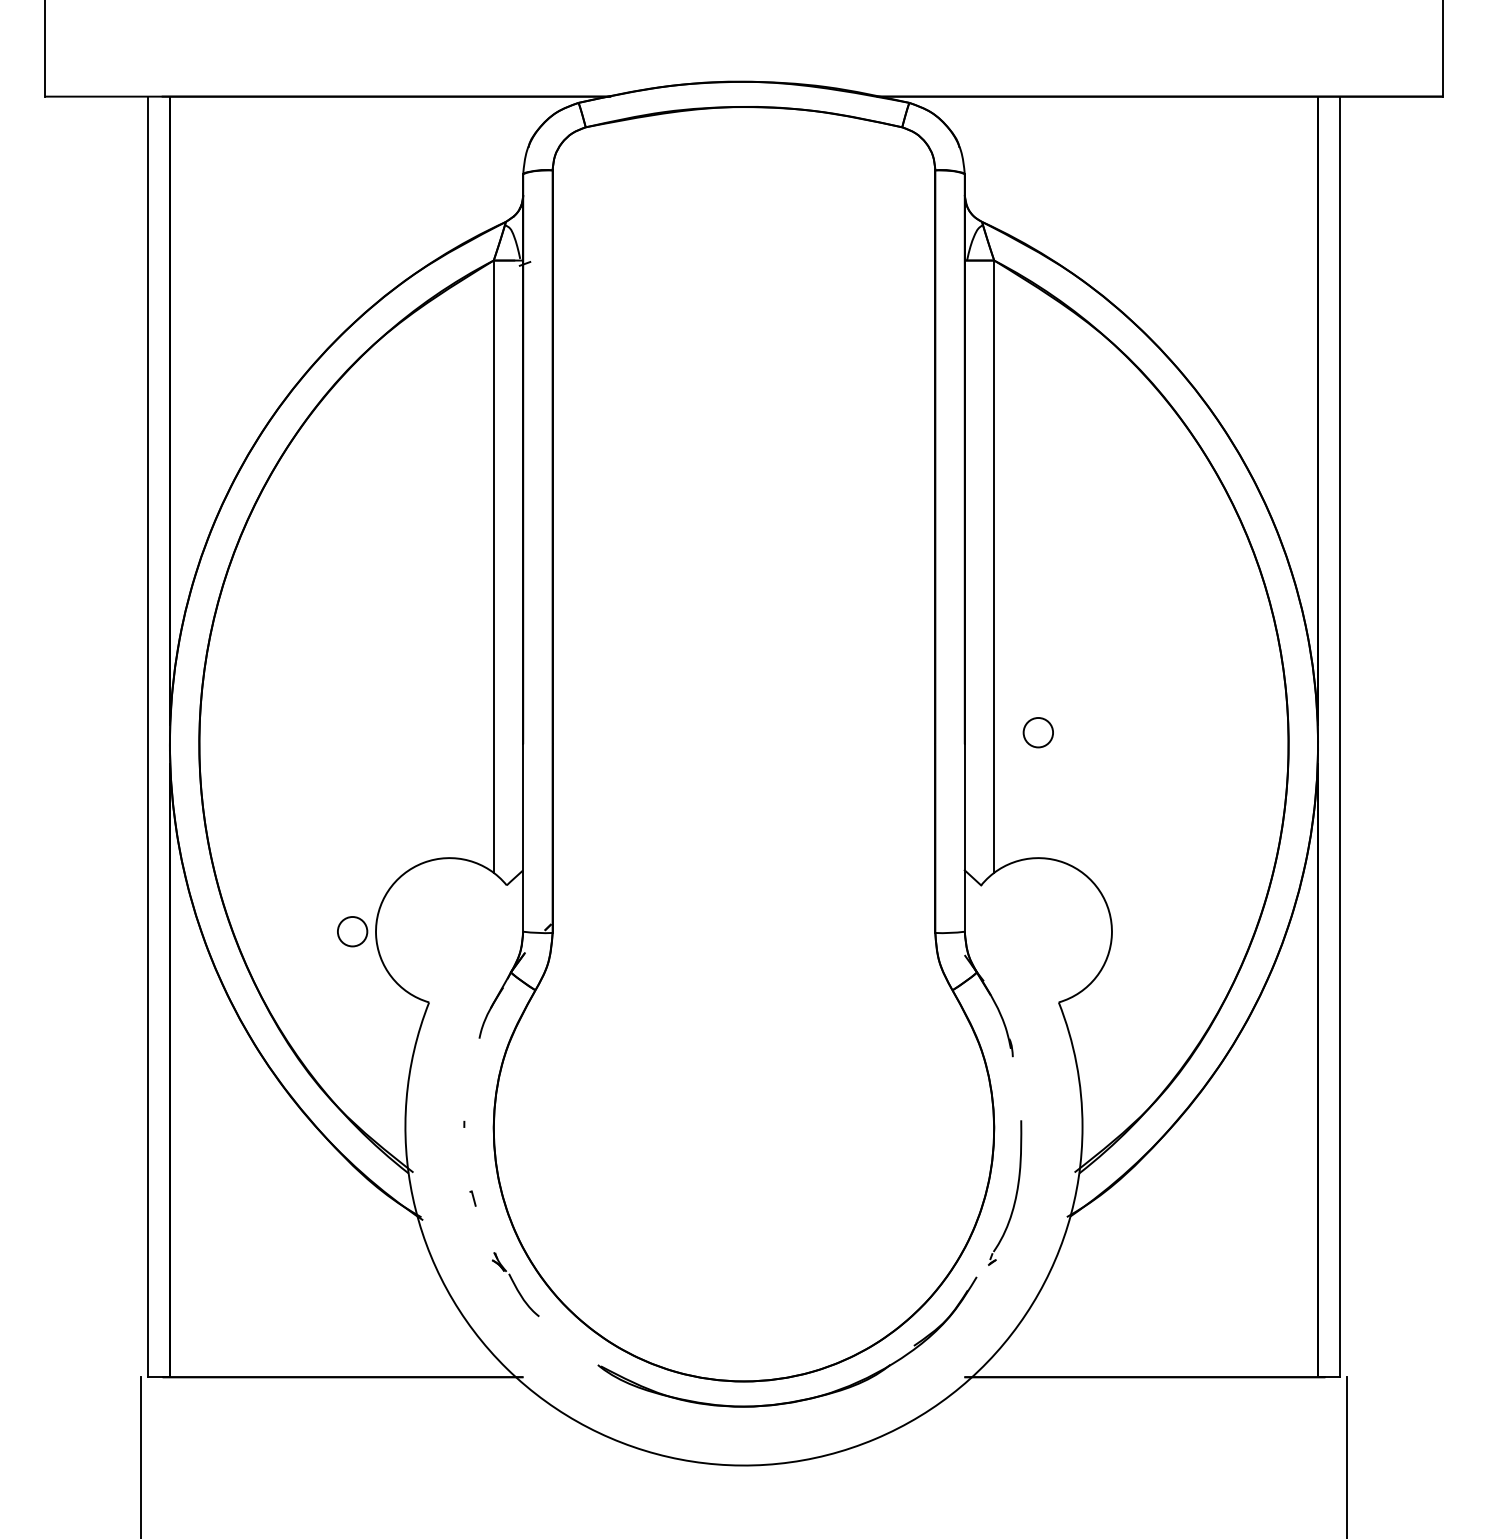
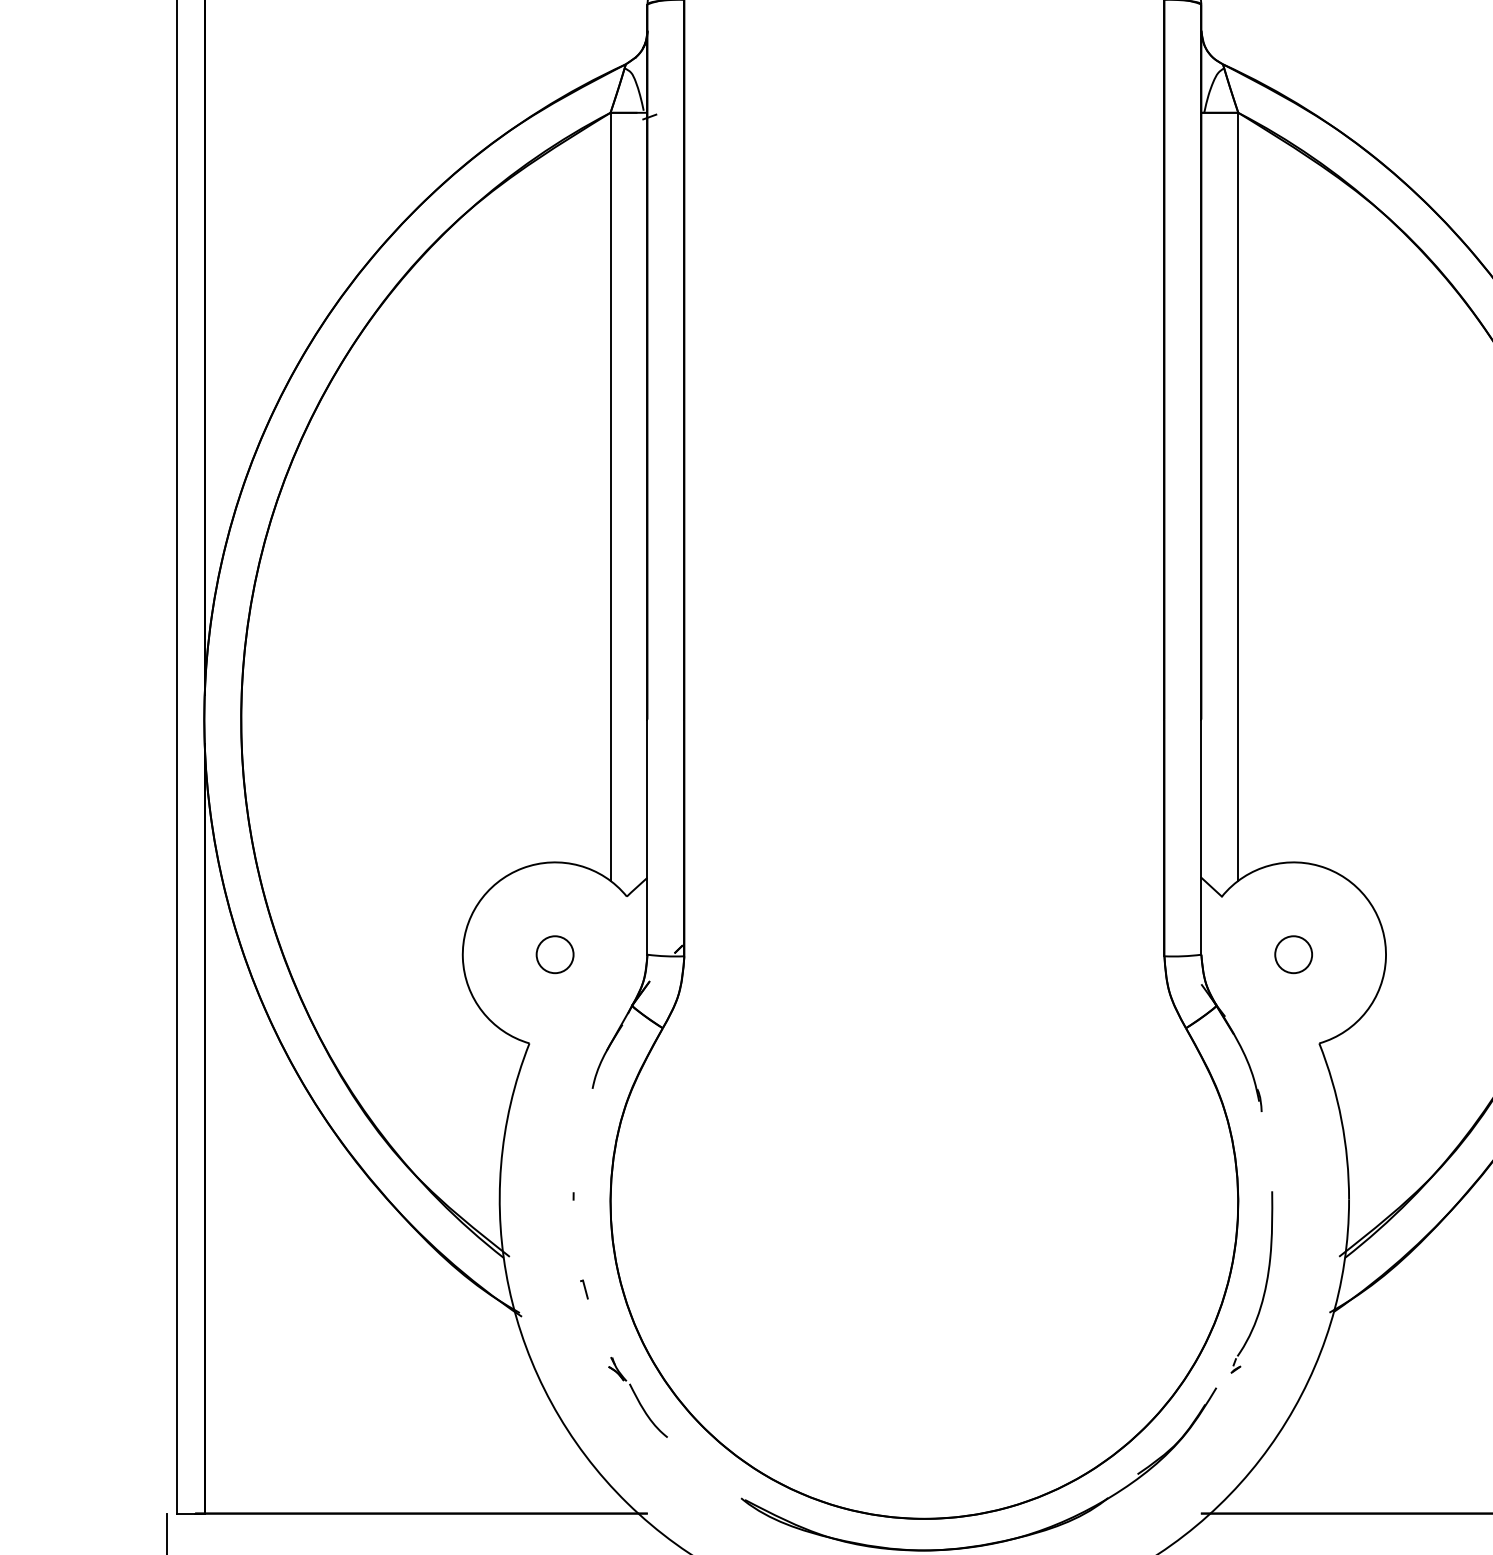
circle: (1037, 732) -> (1292, 954), moved
circle: (352, 931) -> (555, 954), moved

